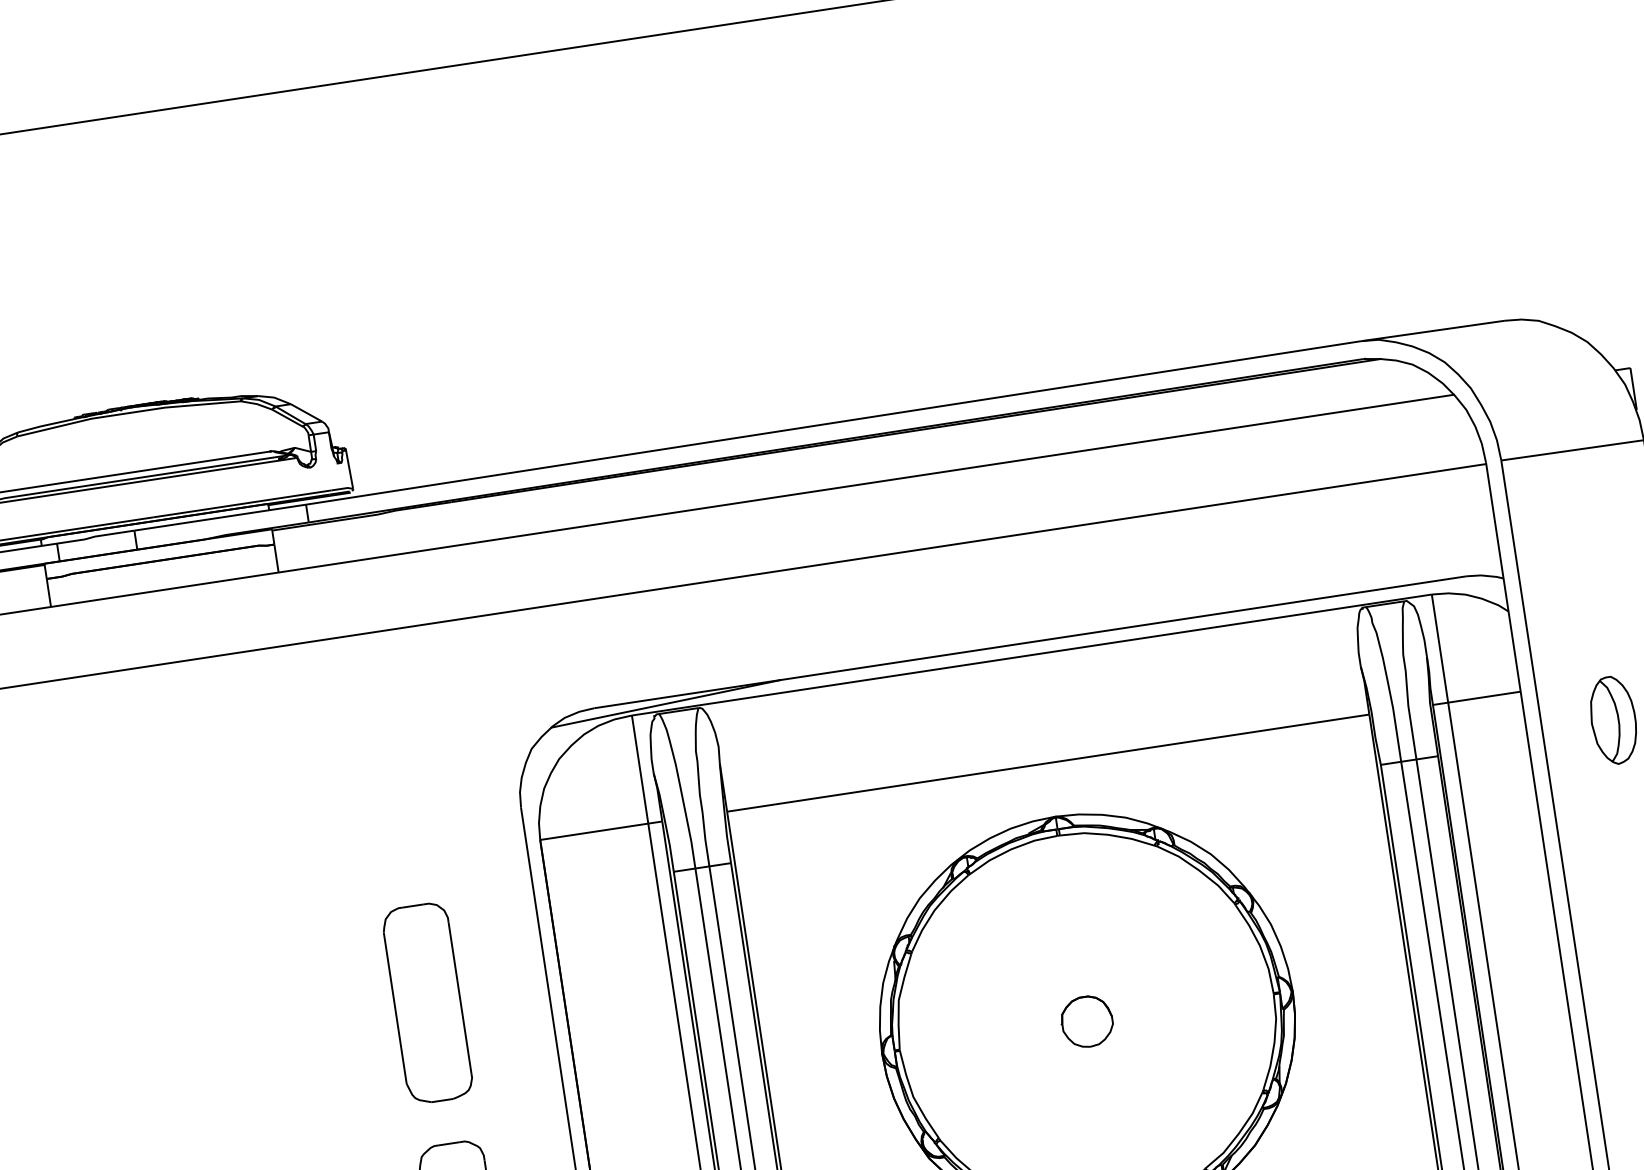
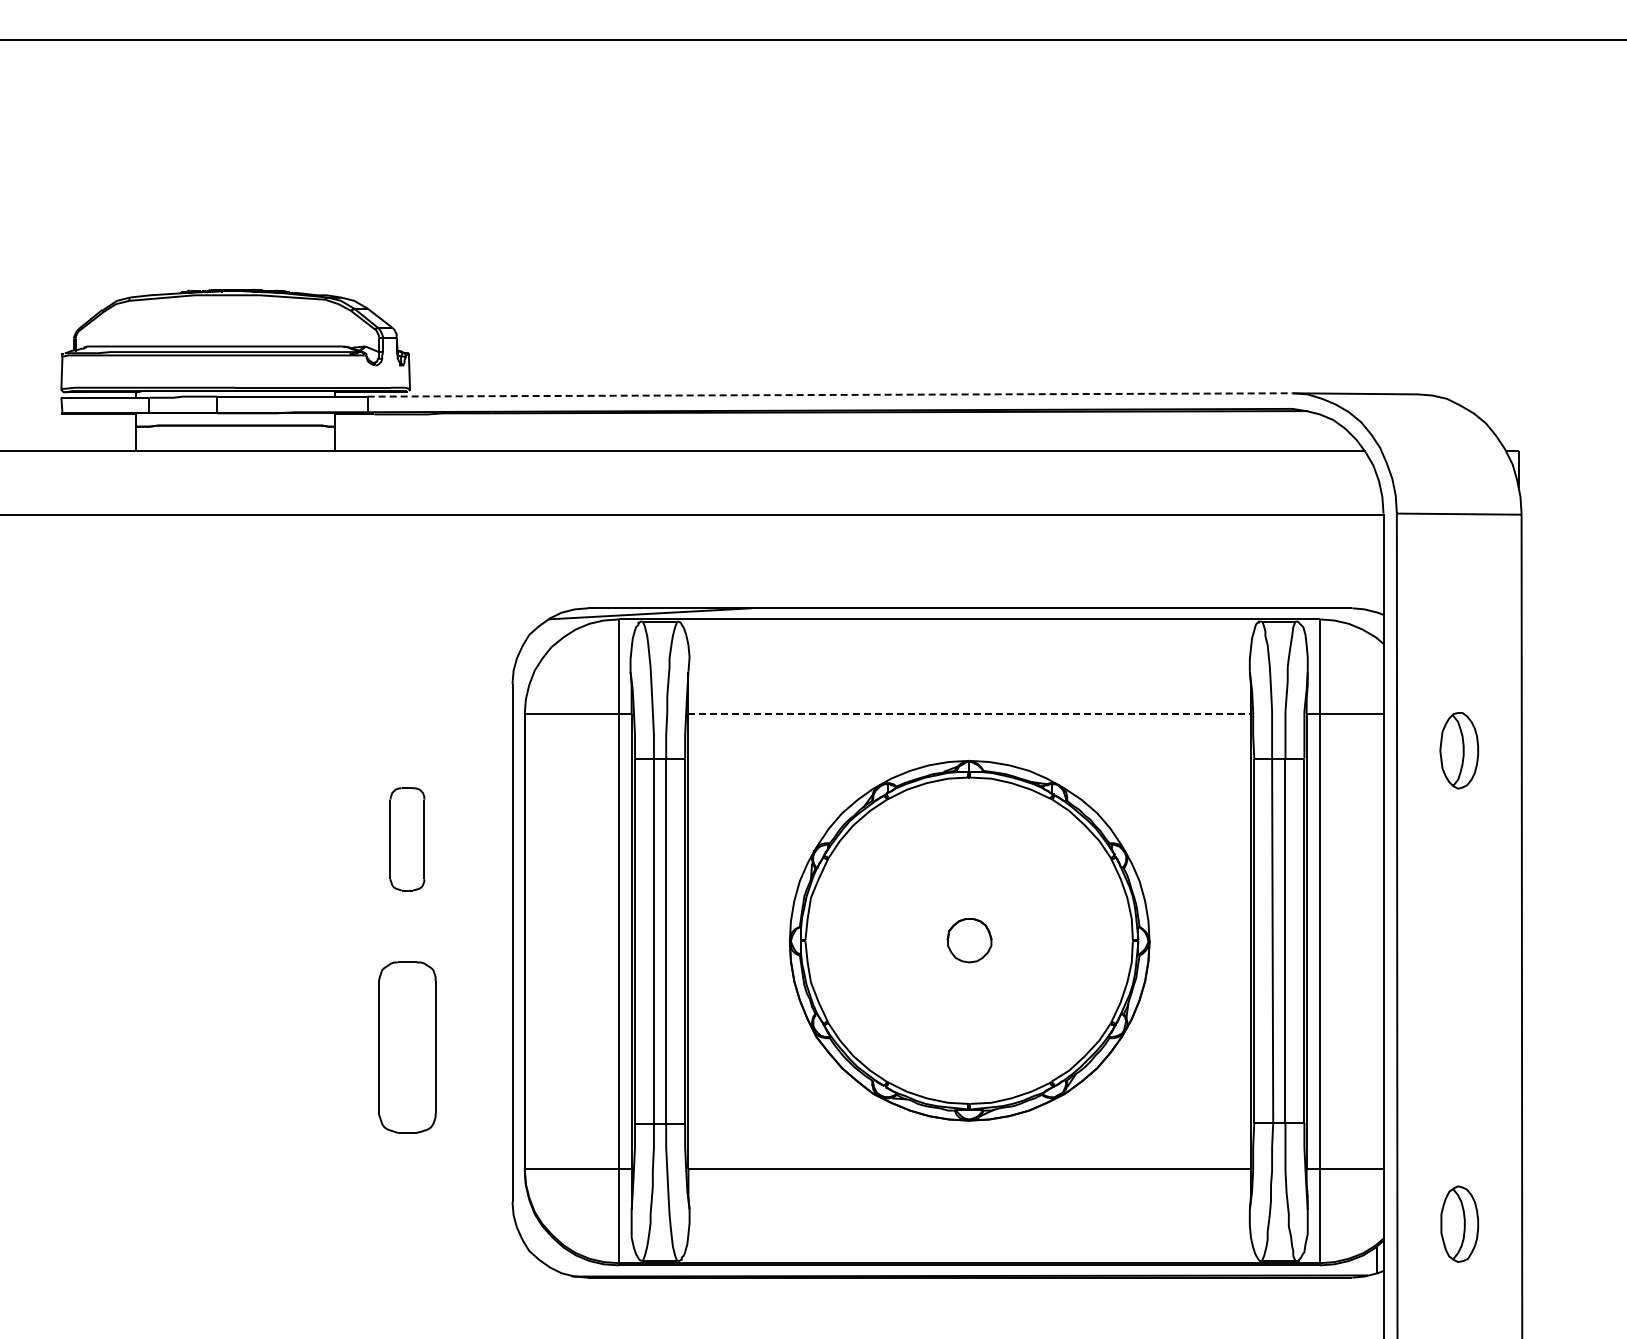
line: (834, 422) -> (830, 394), solid -> dashed
line: (1049, 763) -> (970, 714), solid -> dashed
part: (428, 1003) -> (407, 839), size x0.6

